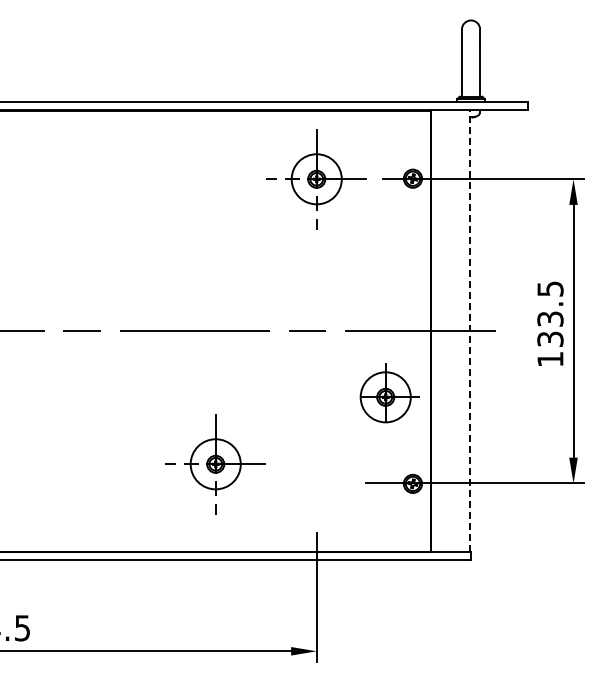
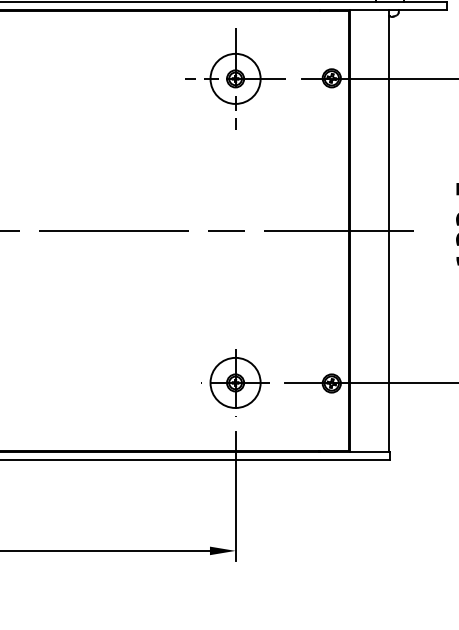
line: (469, 331) -> (388, 231), dashed -> solid
part: (389, 397) -> (239, 383), moved
part: (215, 464) -> (134, 364), removed

